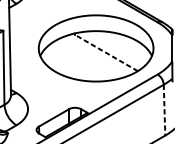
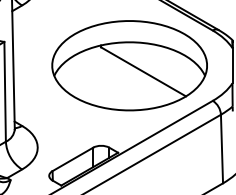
line: (106, 52) -> (143, 71), dashed -> solid
line: (164, 110) -> (222, 149), dashed -> solid

